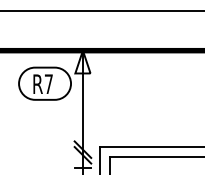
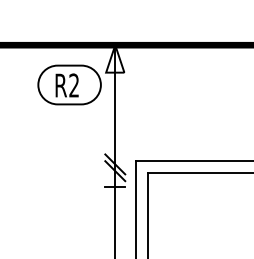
text: (48, 84) -> (73, 85), R7 -> R2

